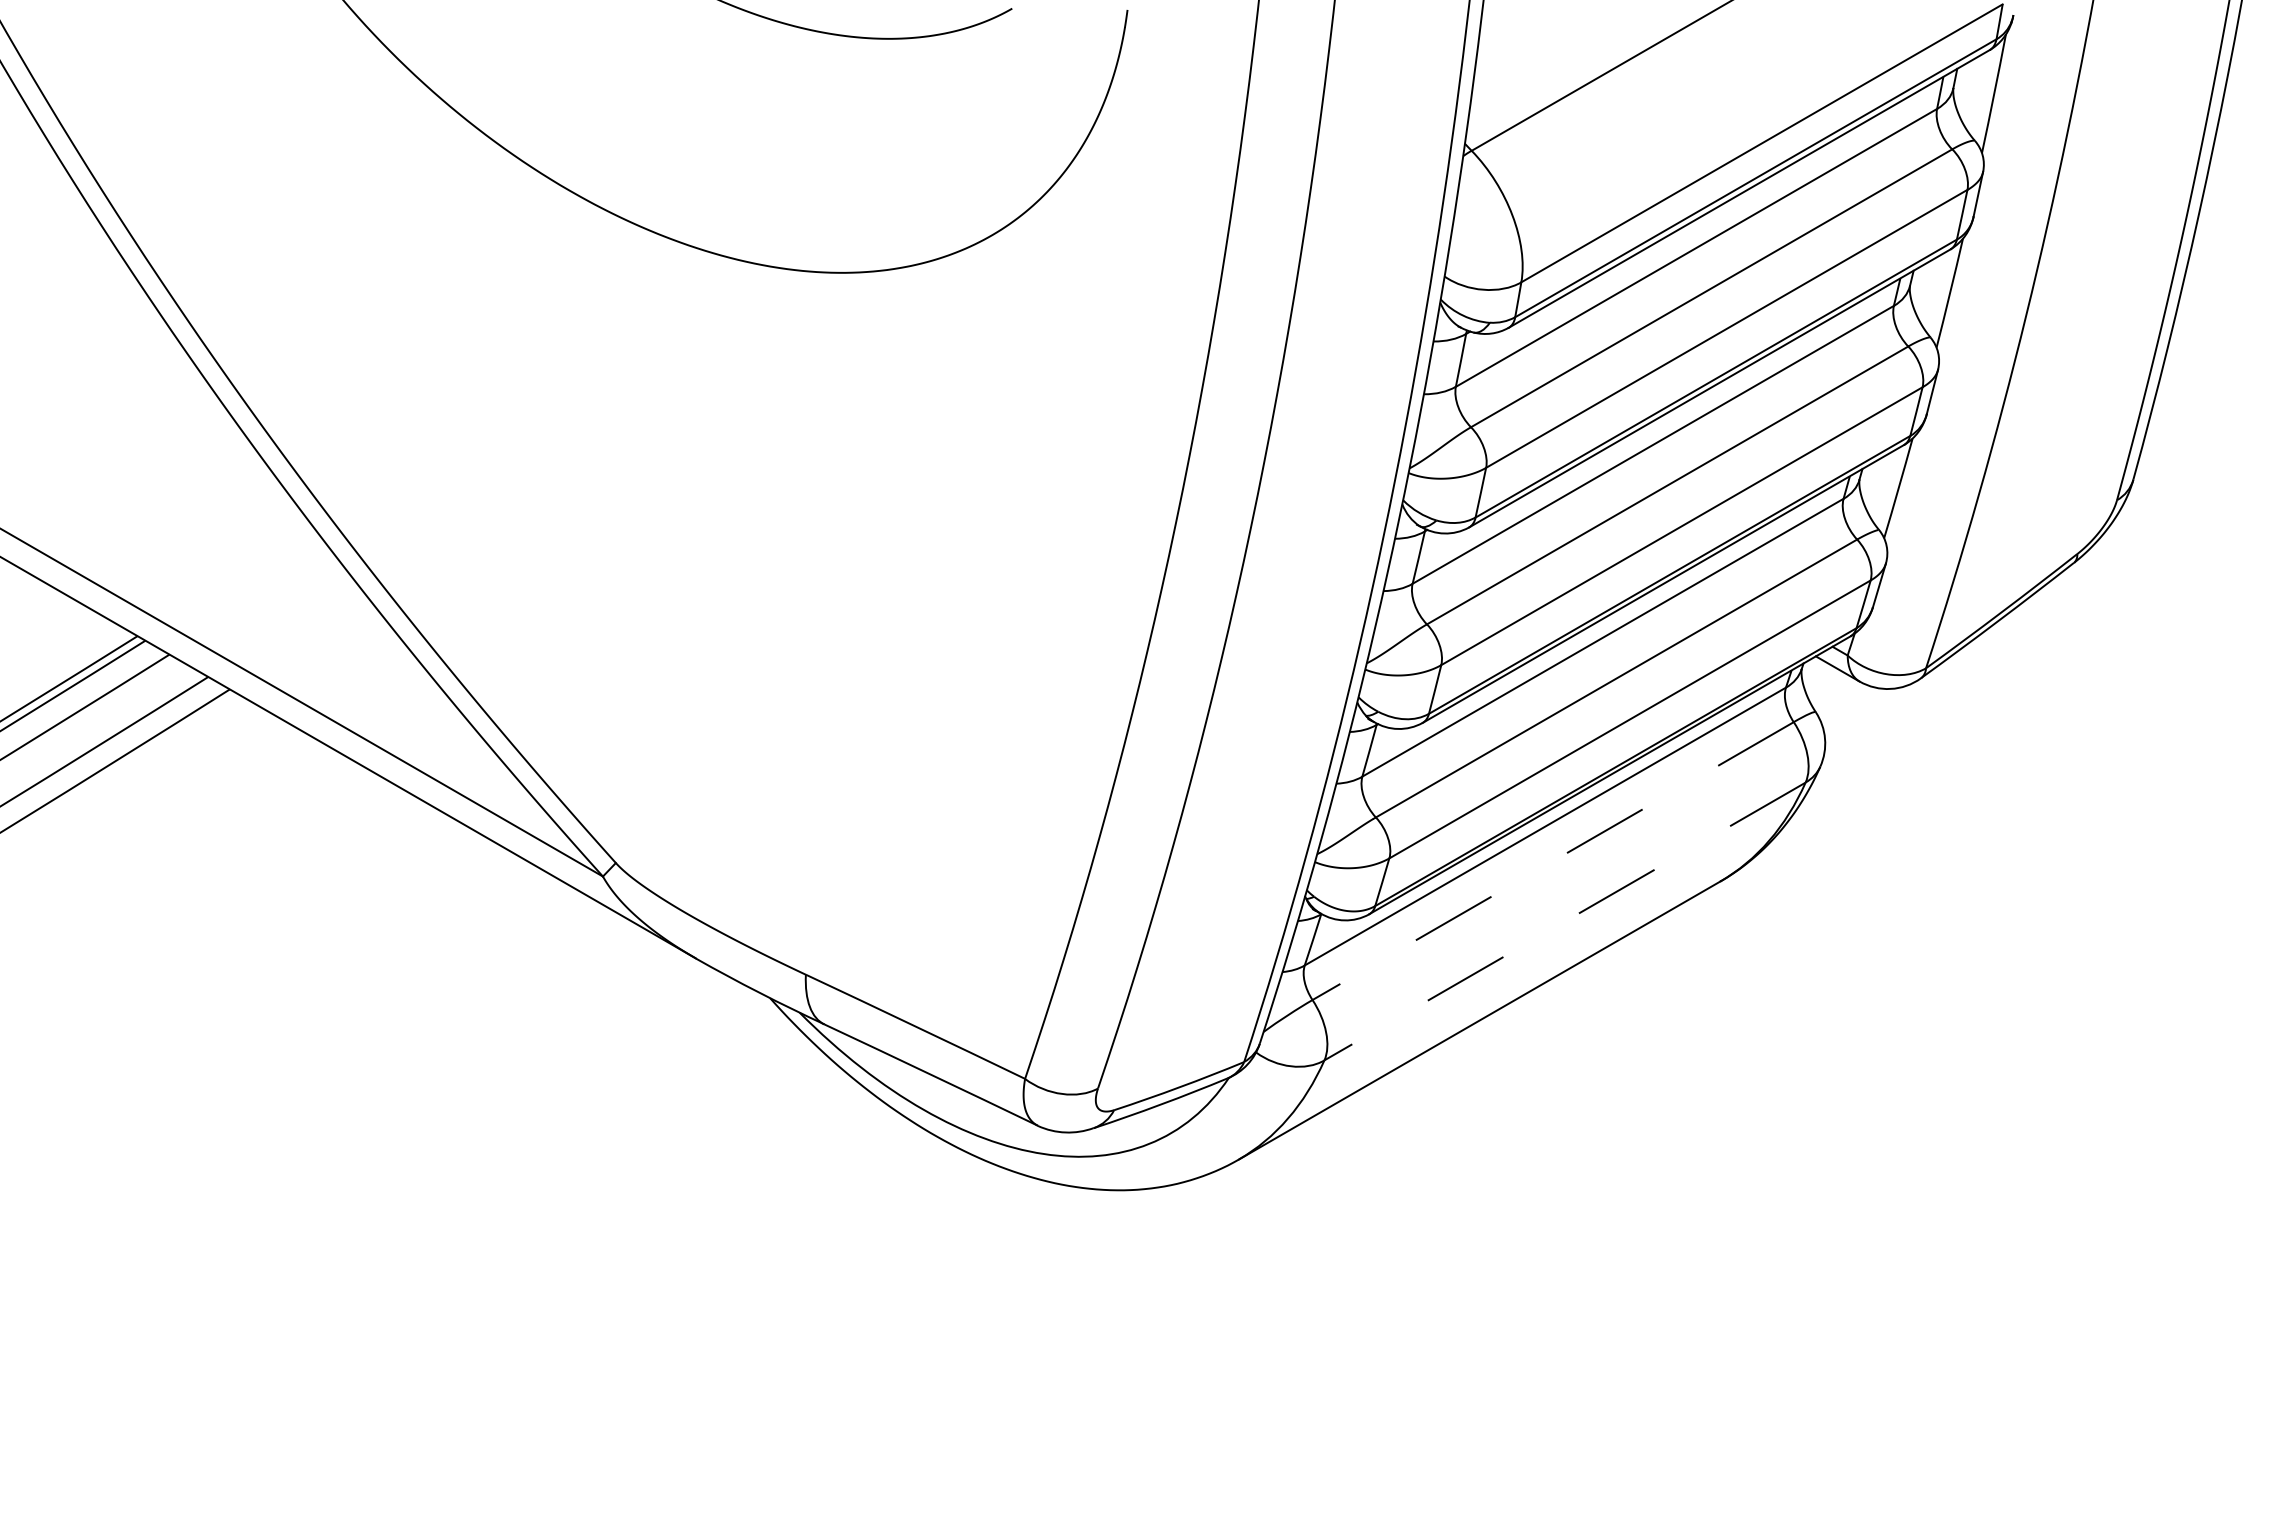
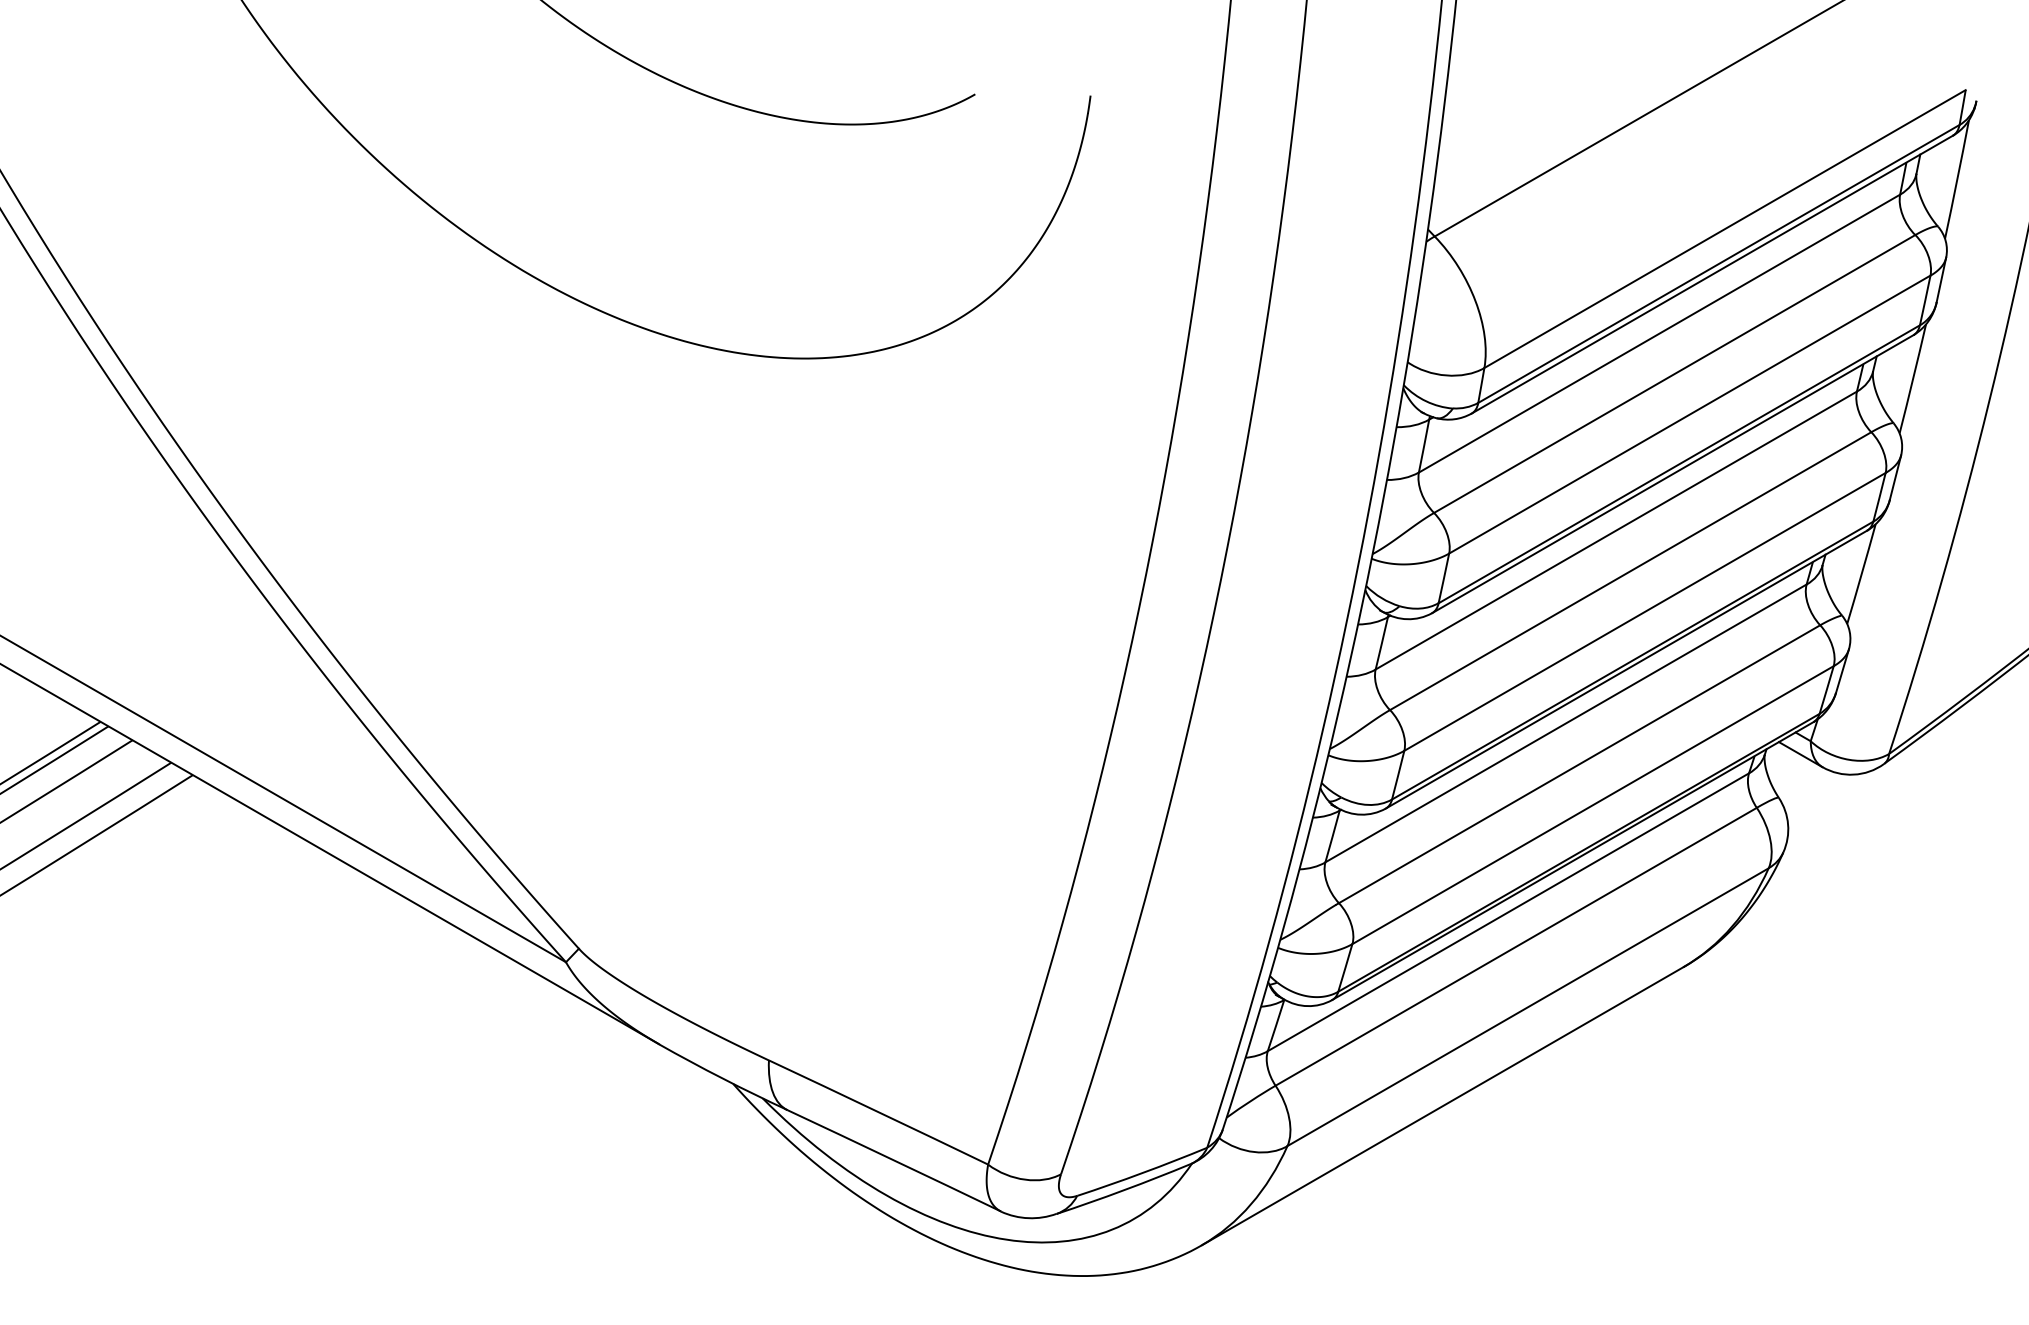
line: (1553, 861) -> (1516, 947), dashed -> solid
line: (1565, 921) -> (1528, 1007), dashed -> solid

